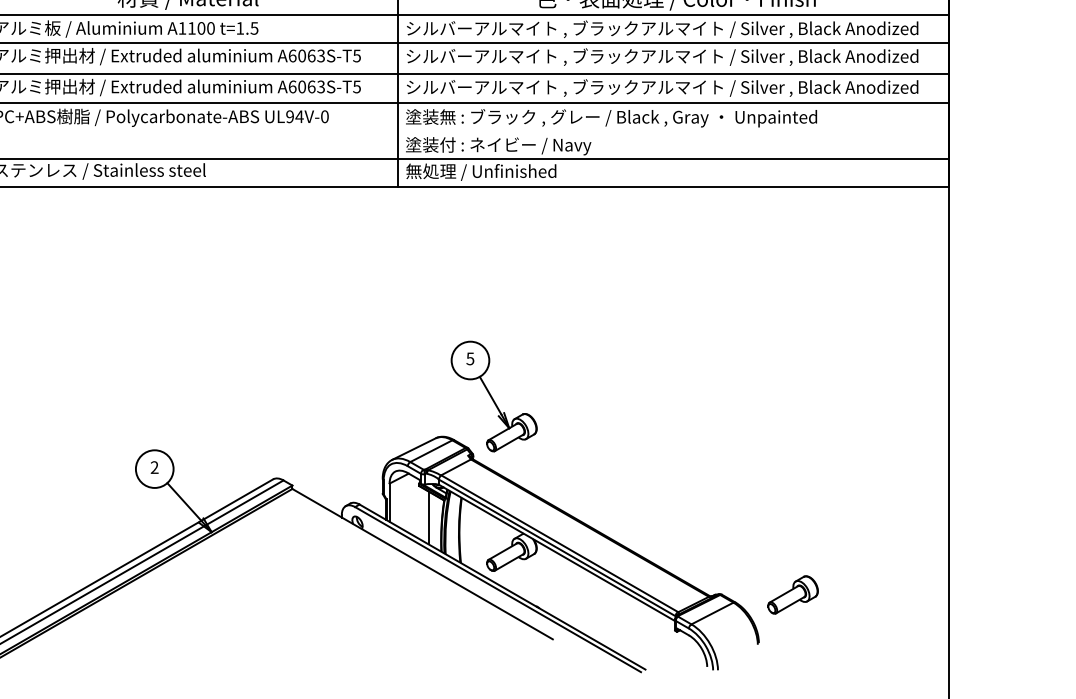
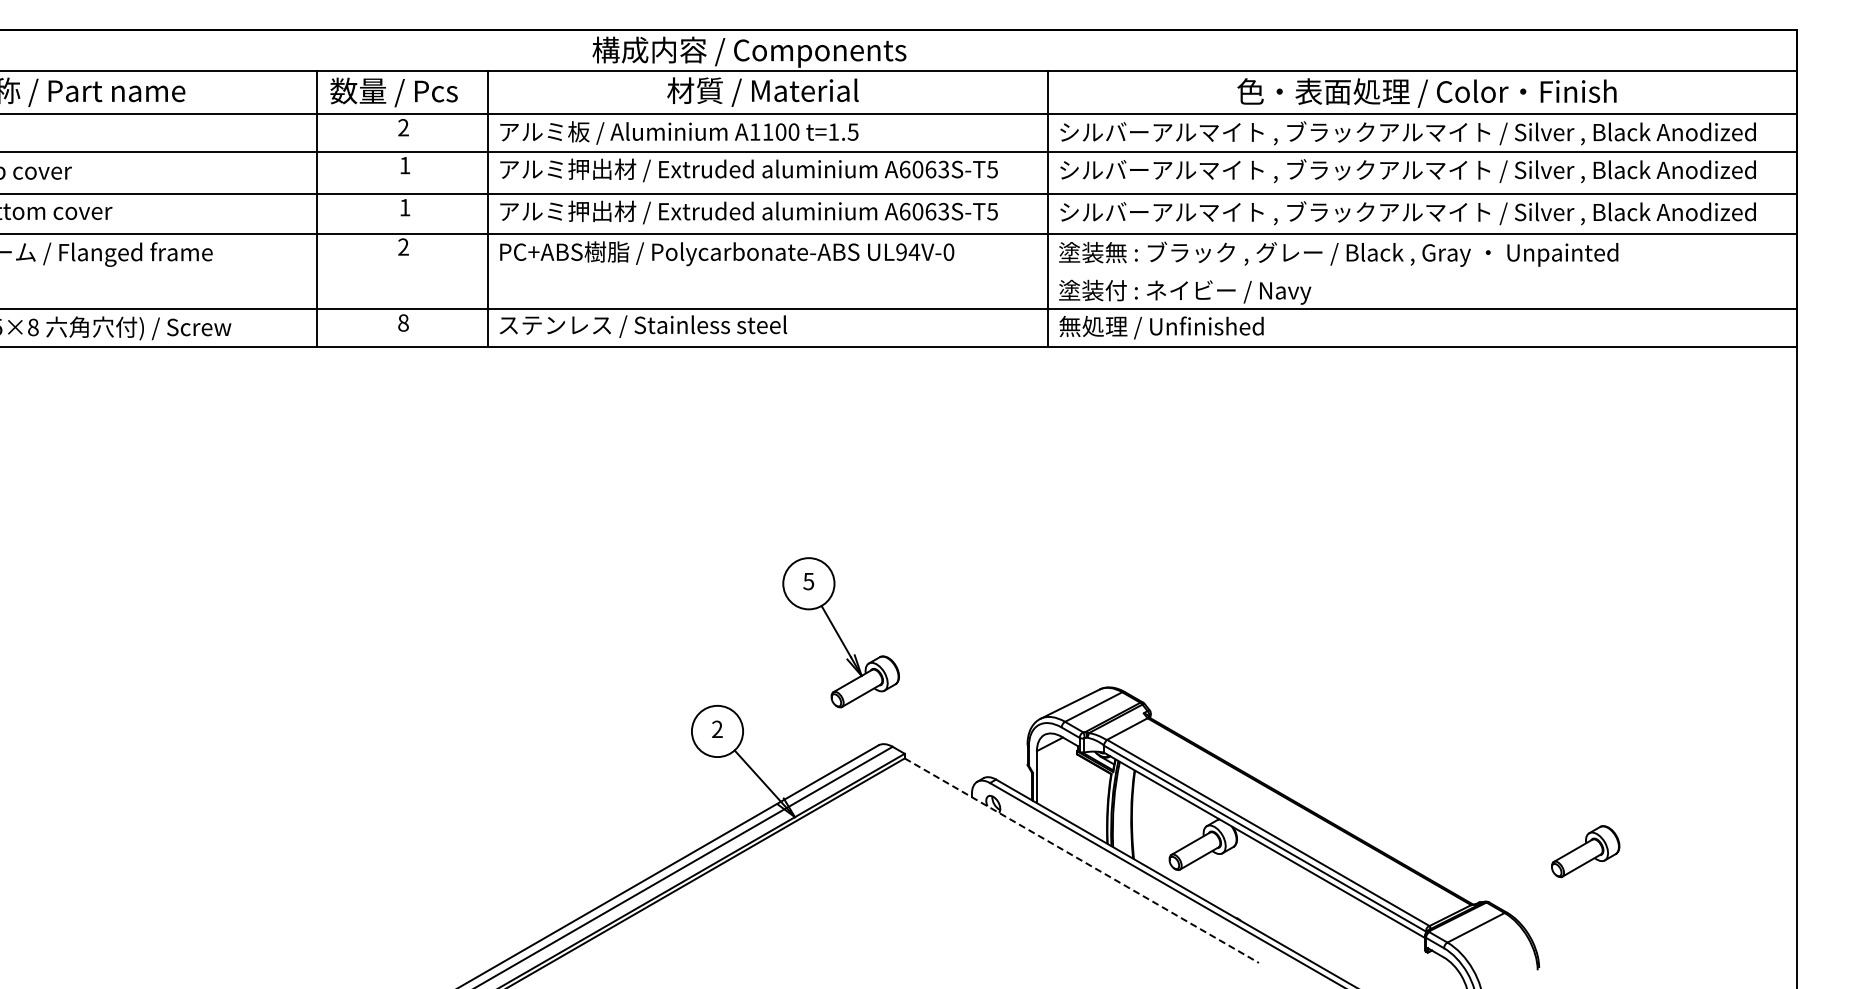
part: (493, 396) -> (840, 632), moved
line: (428, 517) -> (1089, 797), removed
line: (423, 564) -> (1082, 860), solid -> dashed
part: (792, 594) -> (1585, 851), moved

